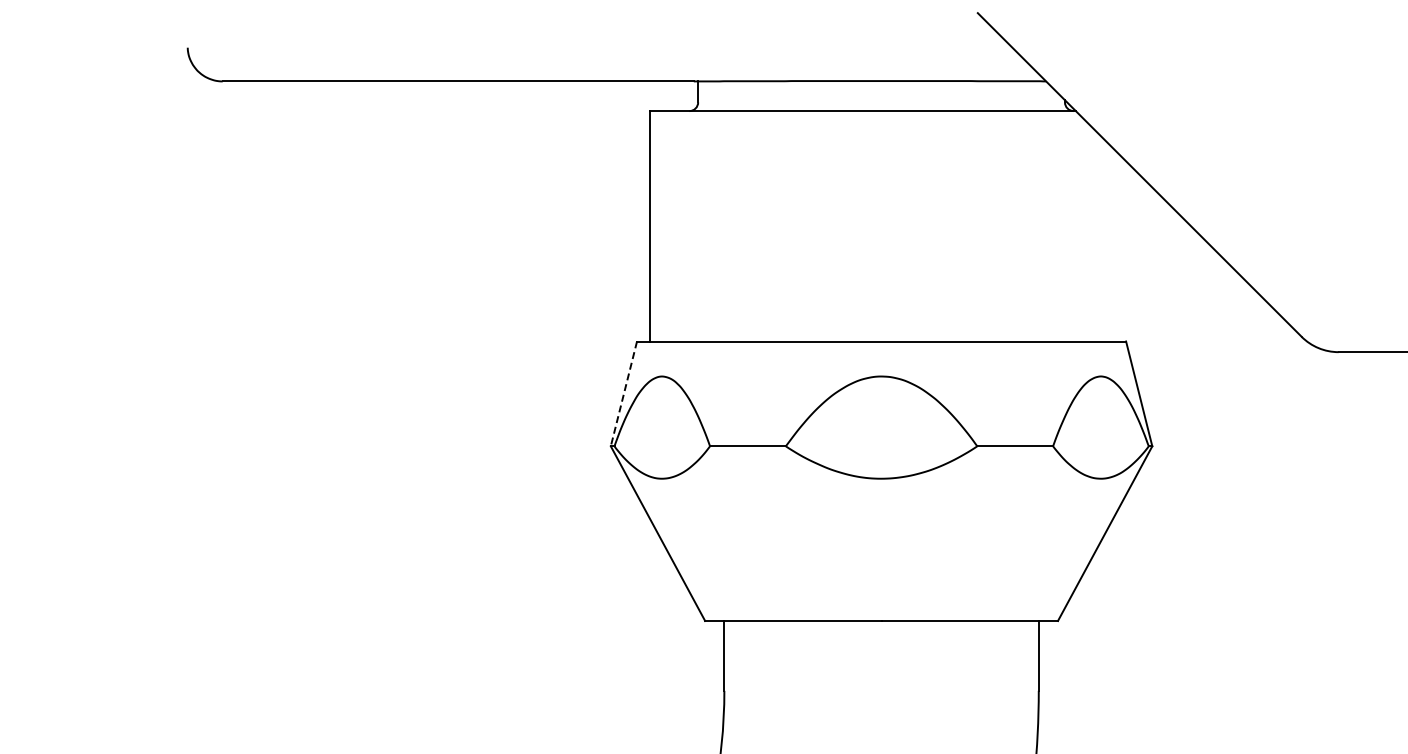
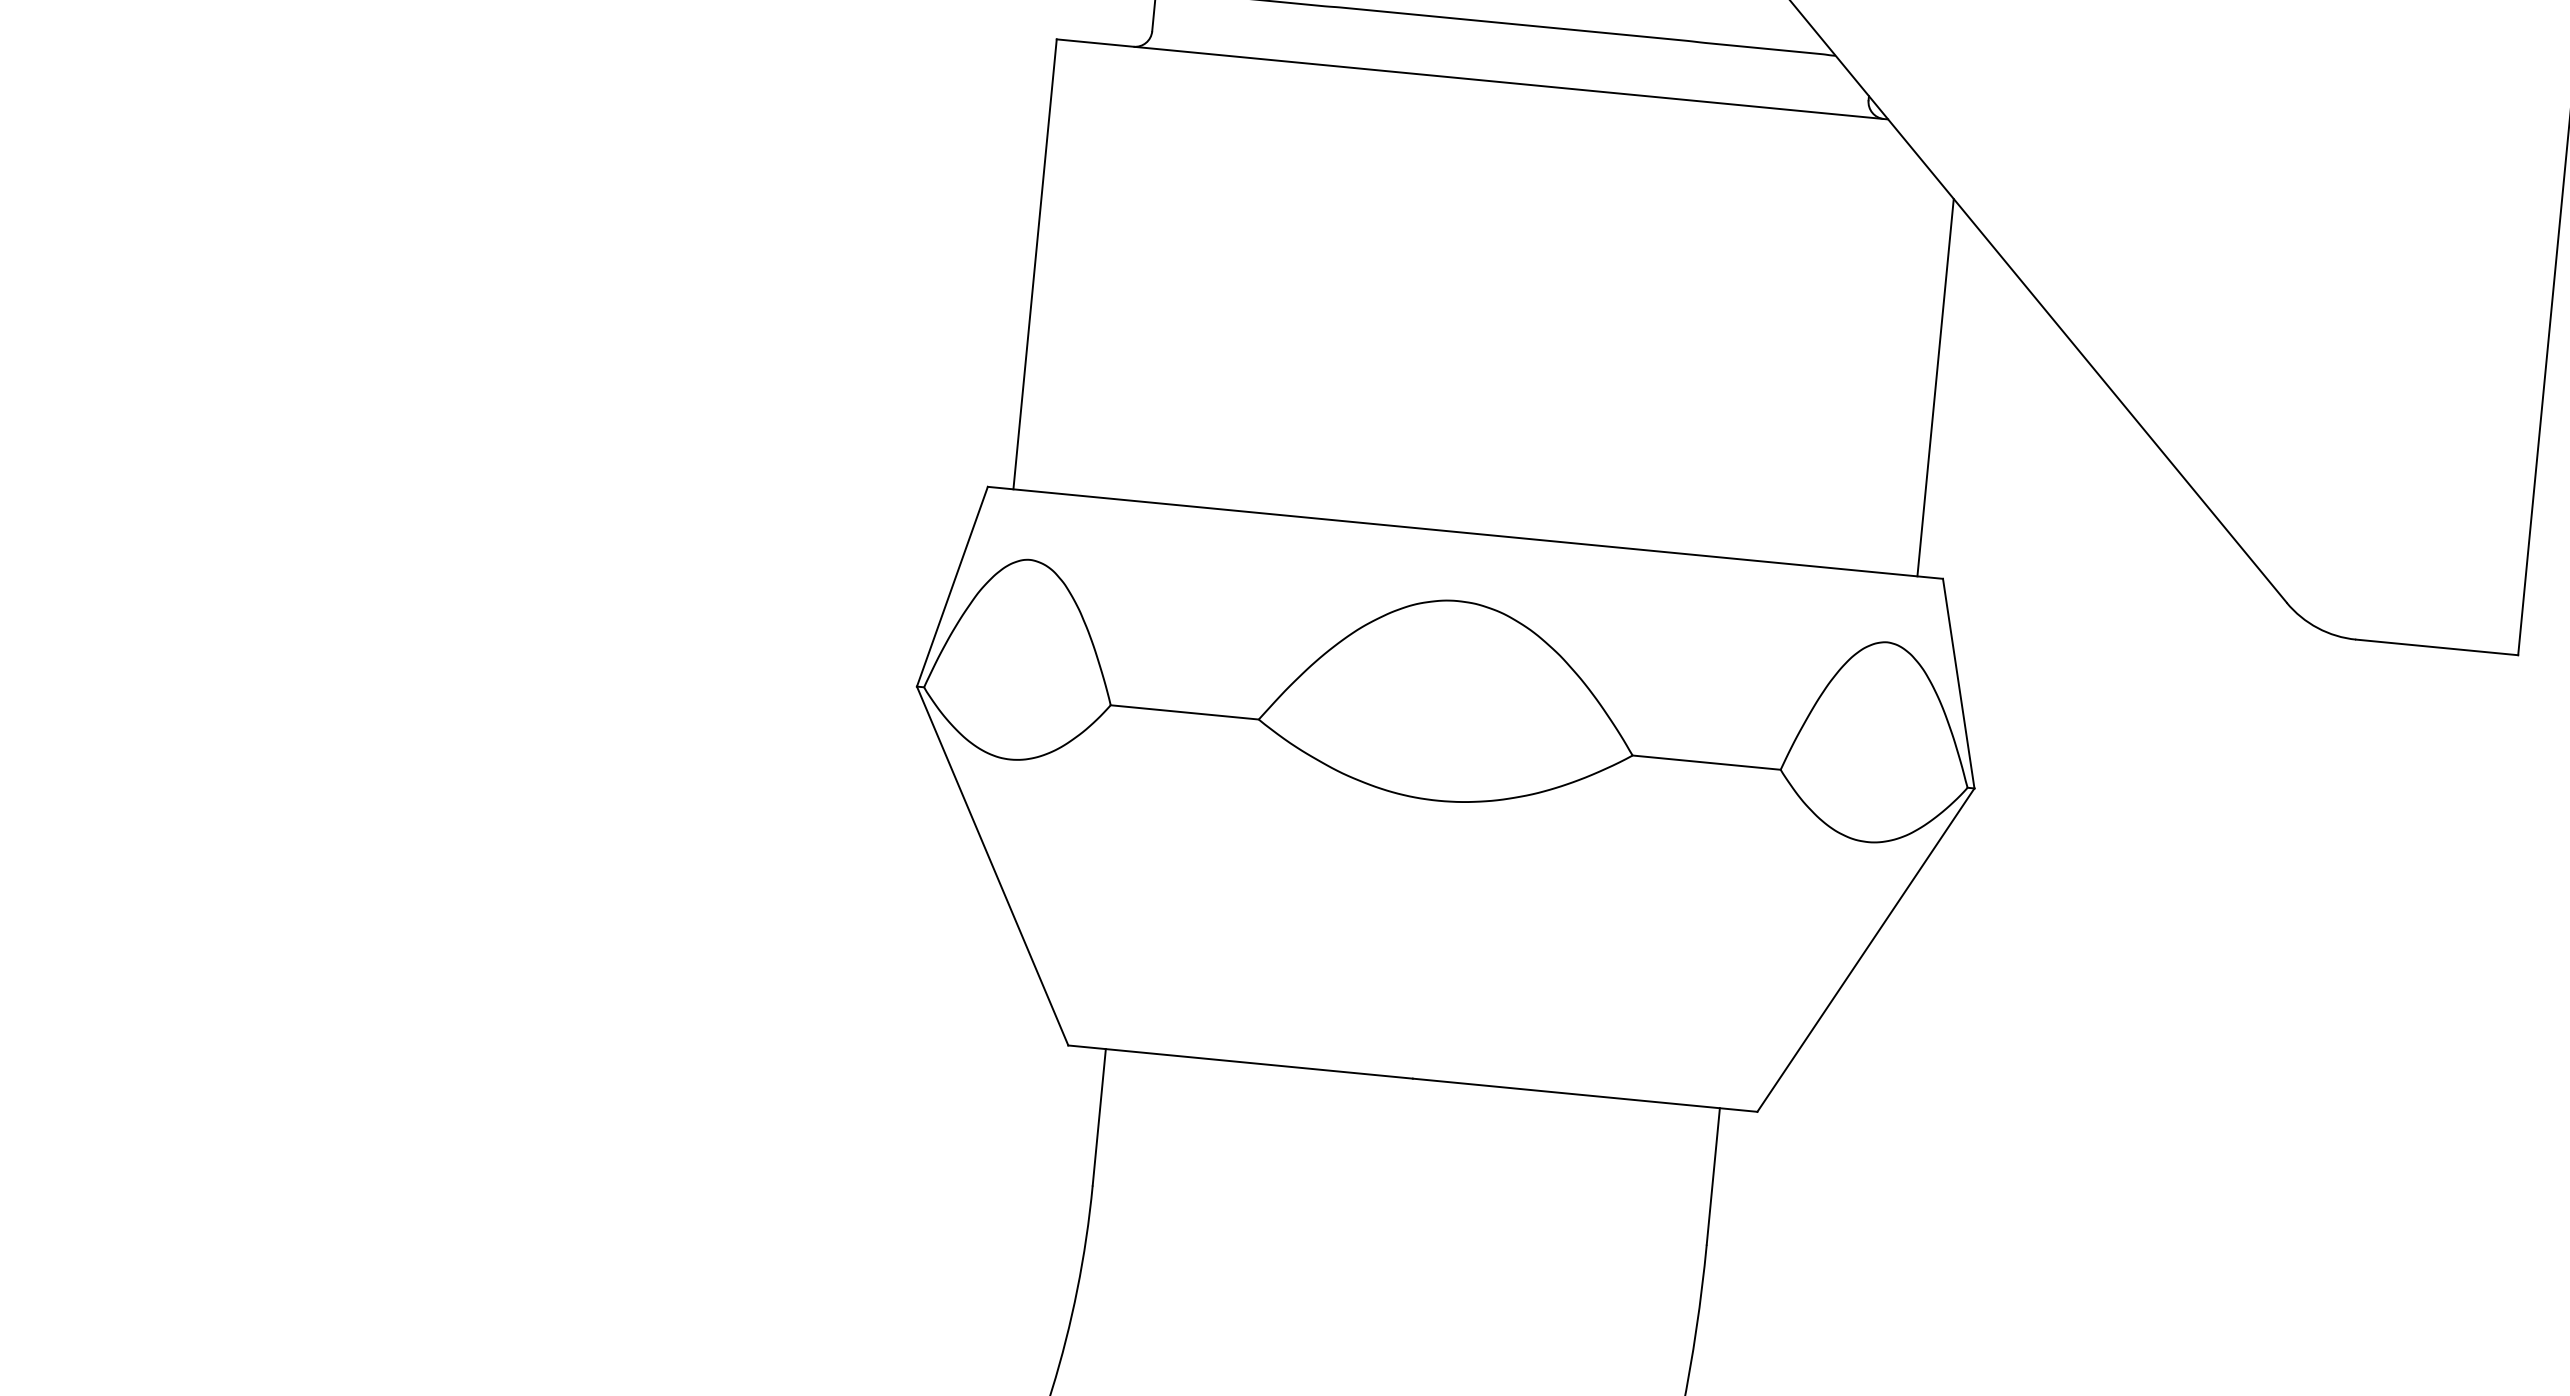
line: (1113, 244) -> (1936, 387), added
line: (623, 394) -> (951, 587), dashed -> solid

